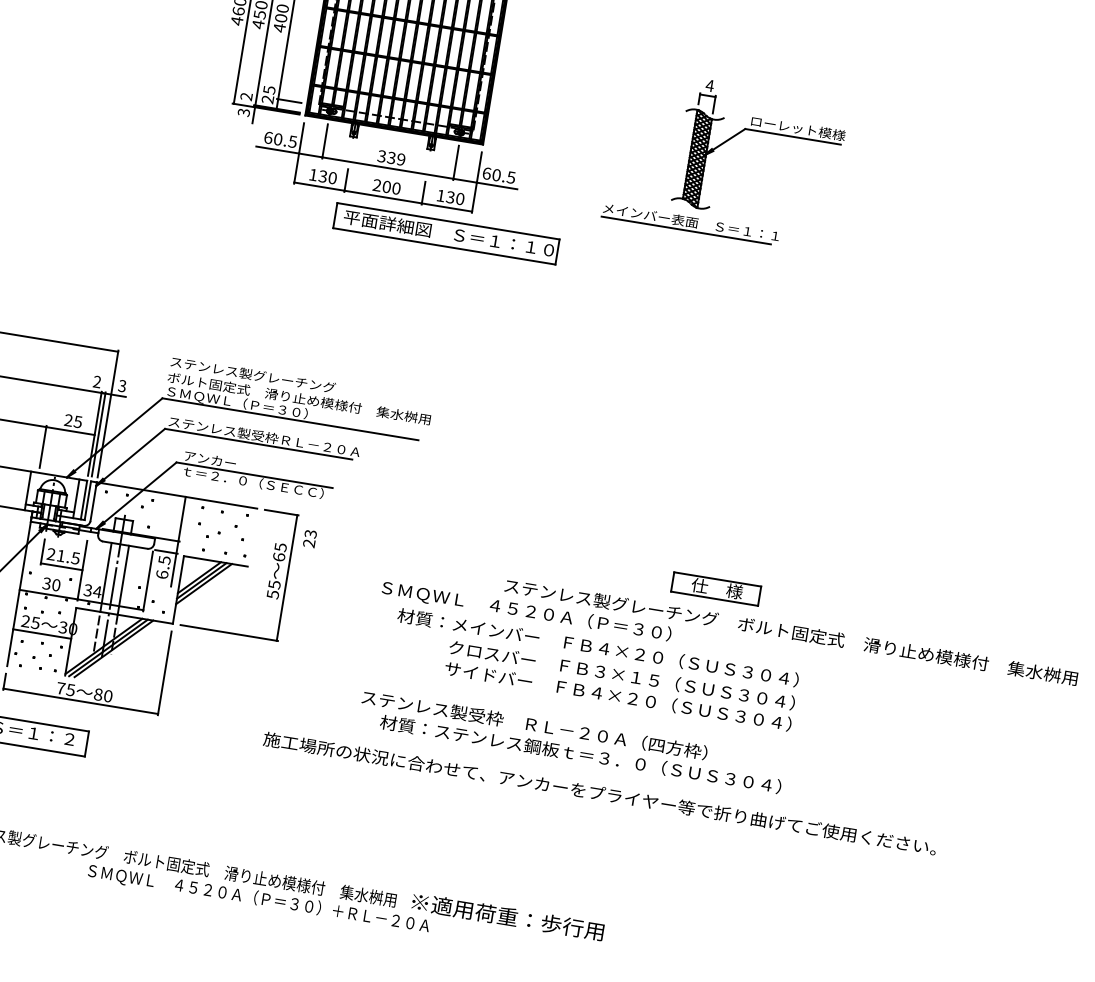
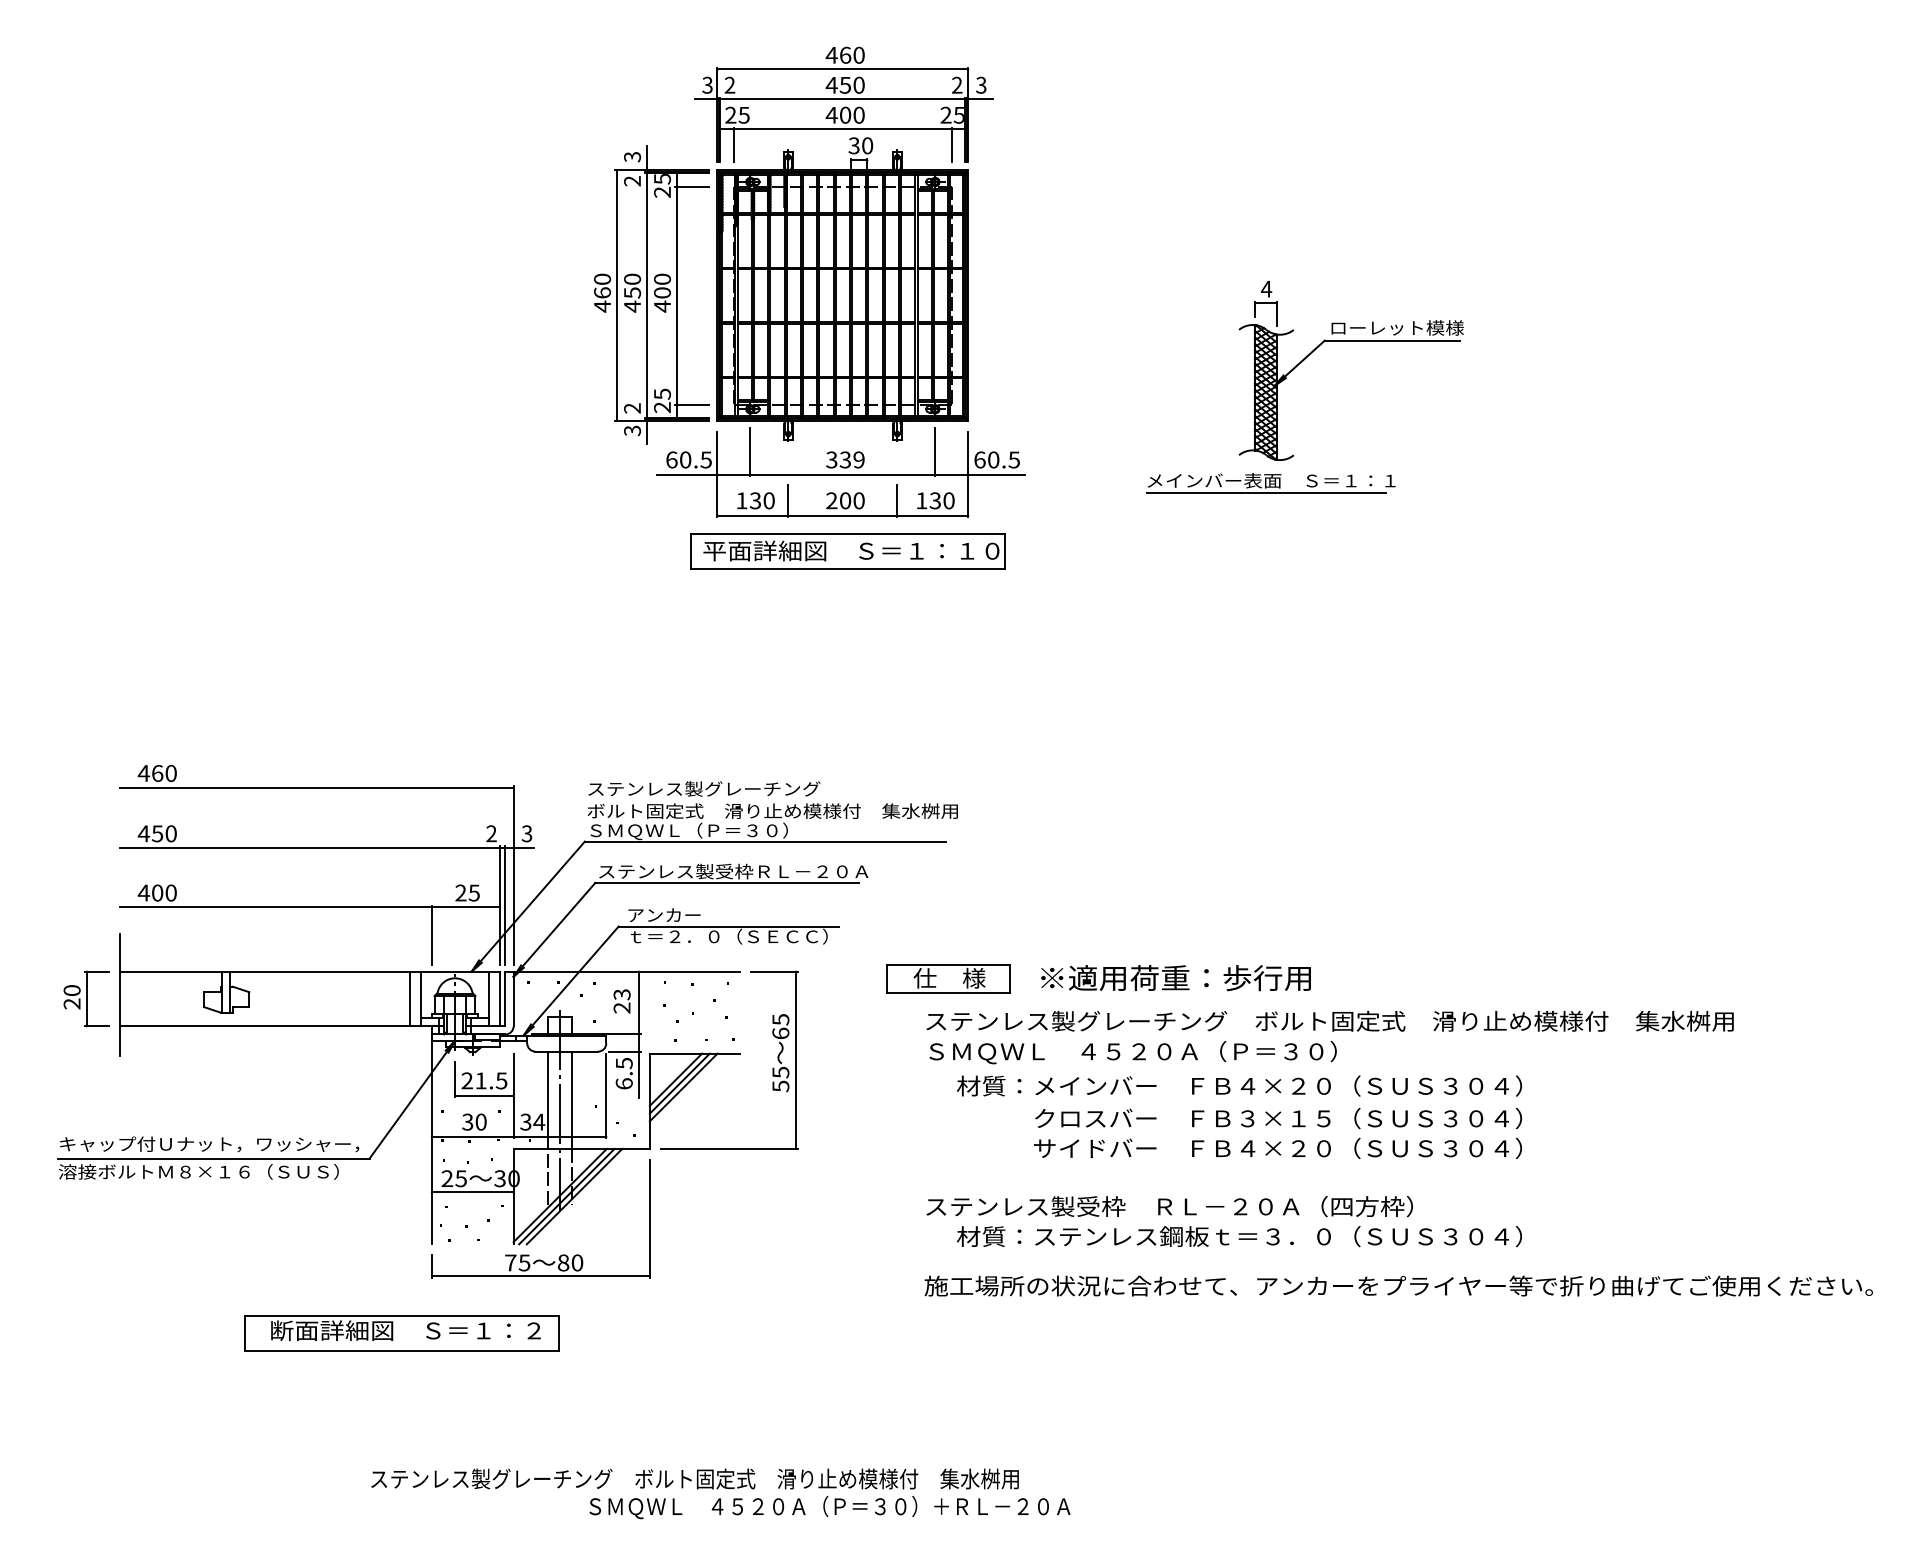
part: (446, 233) -> (847, 551), moved
line: (20, 489) -> (410, 998), added
text: (309, 538) -> (621, 1001), moved
part: (716, 588) -> (948, 978), moved
text: (790, 632) -> (1329, 1021), moved
text: (599, 793) -> (1398, 1285), moved
text: (507, 917) -> (1175, 978), moved

